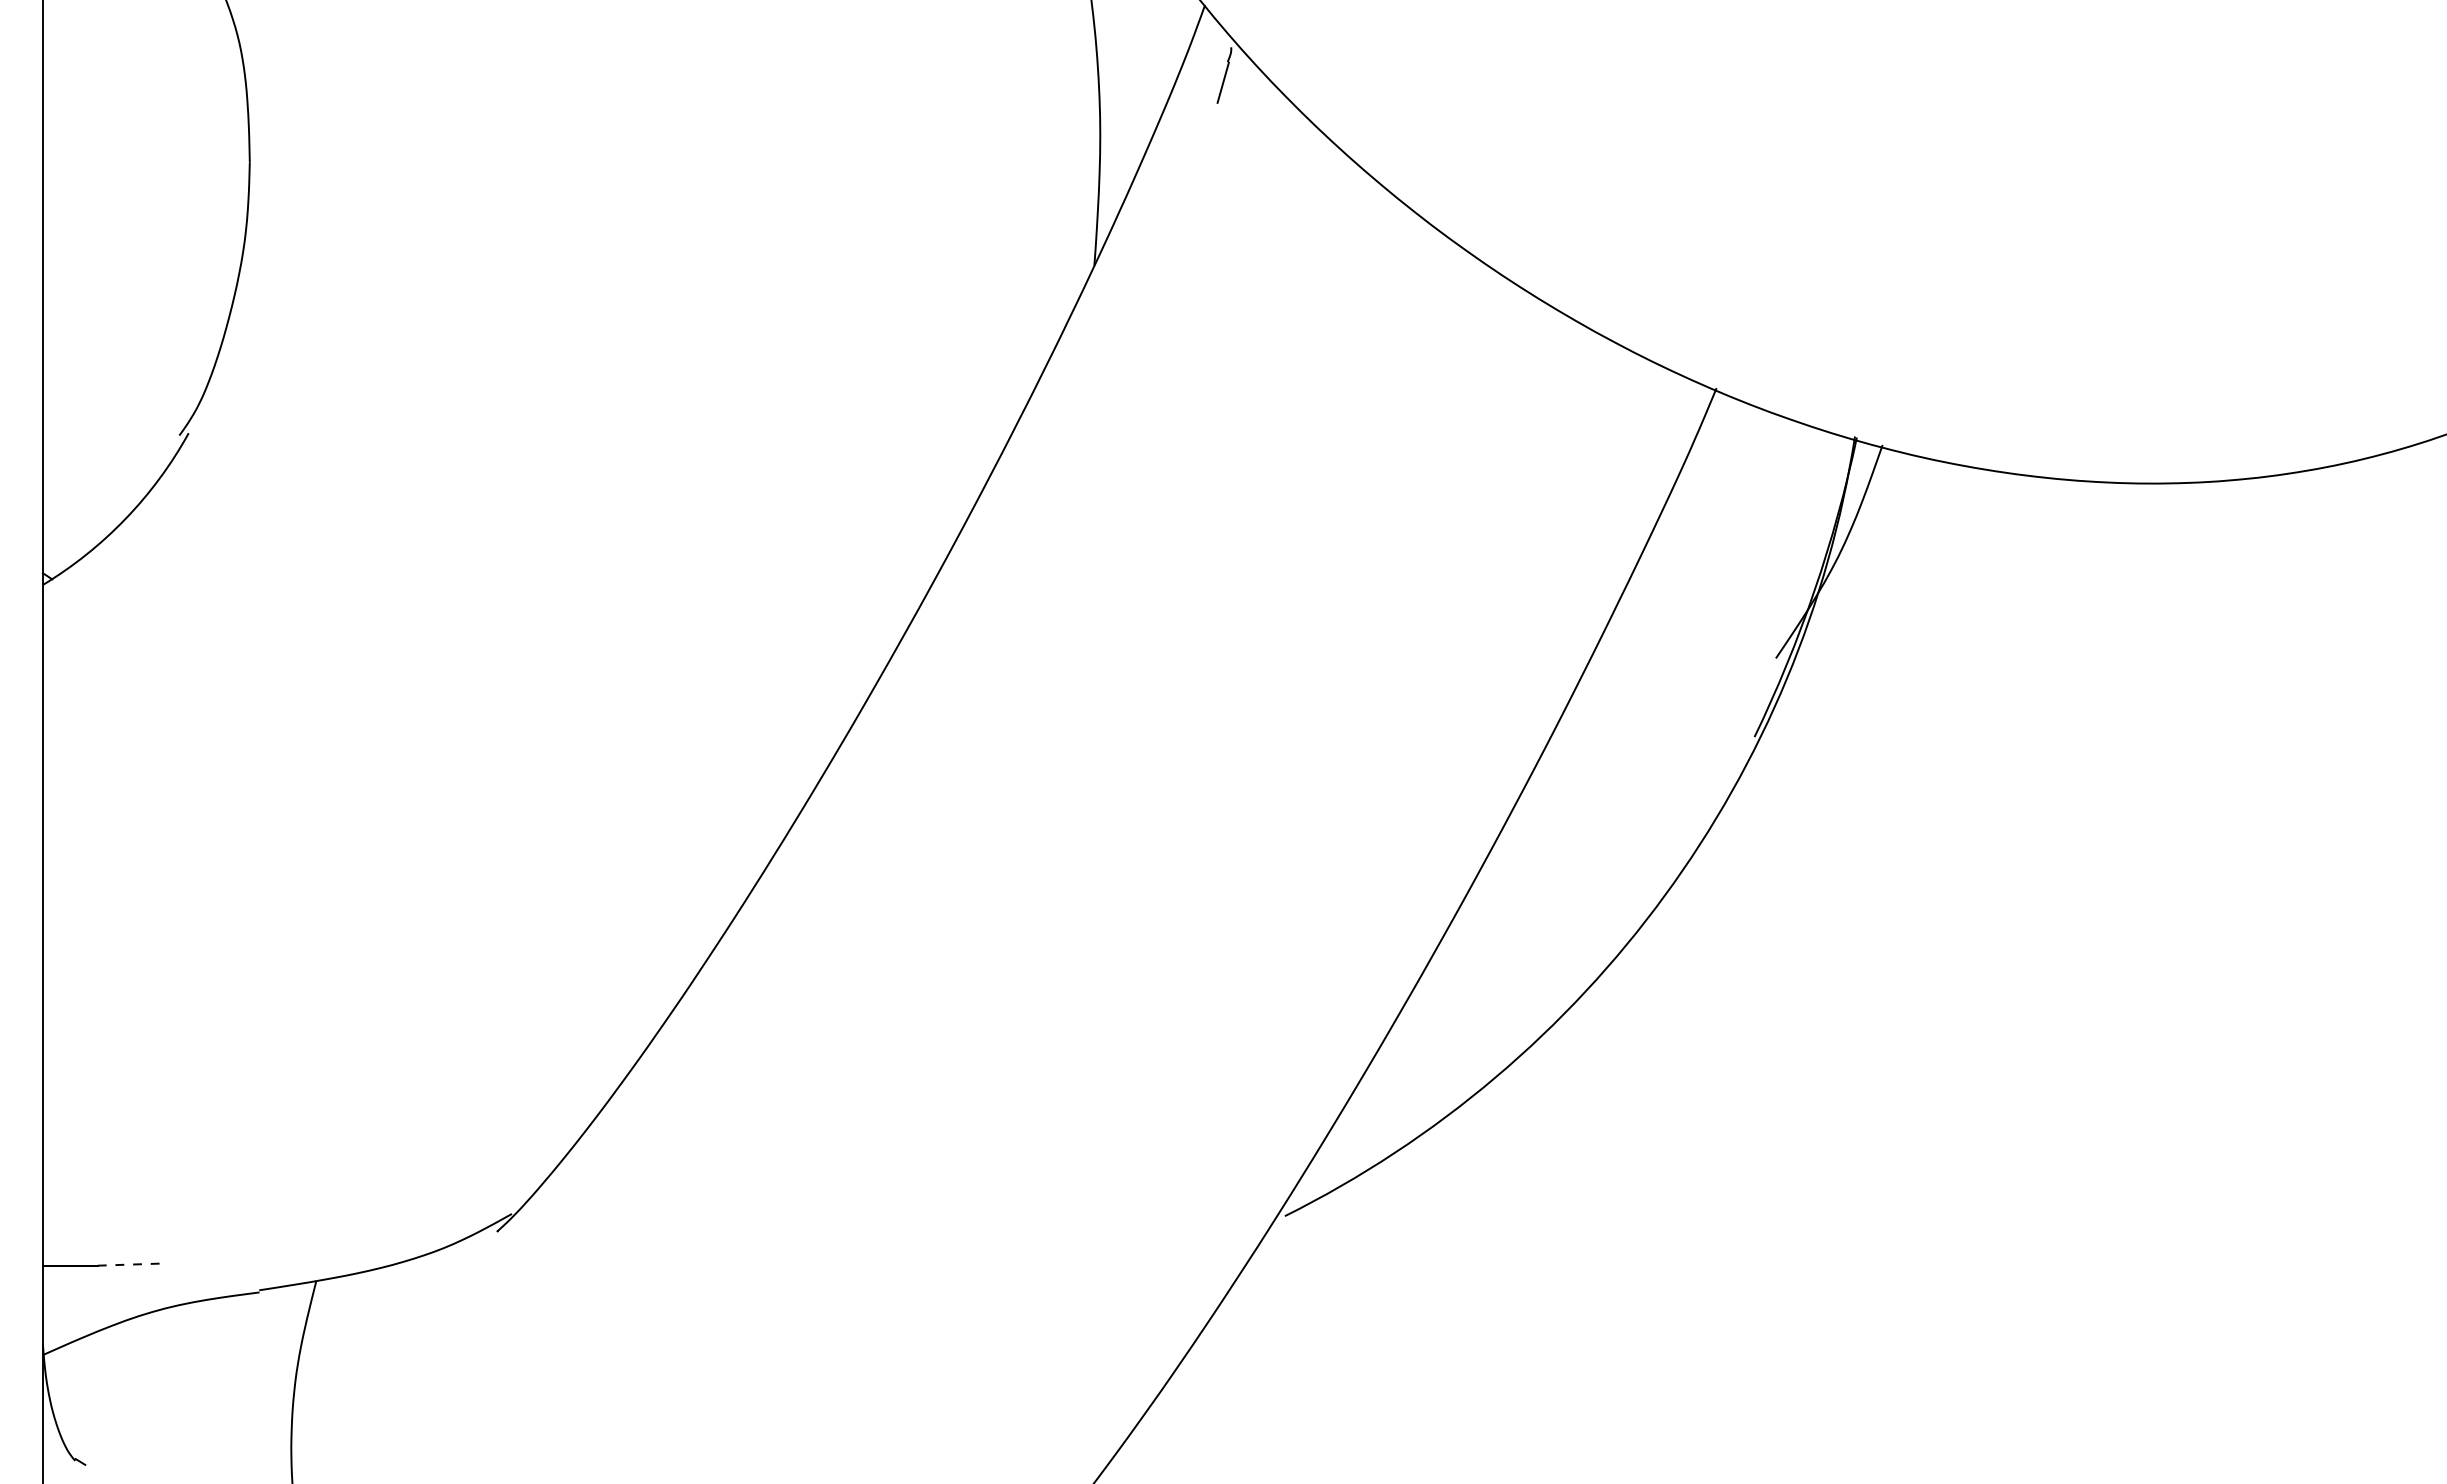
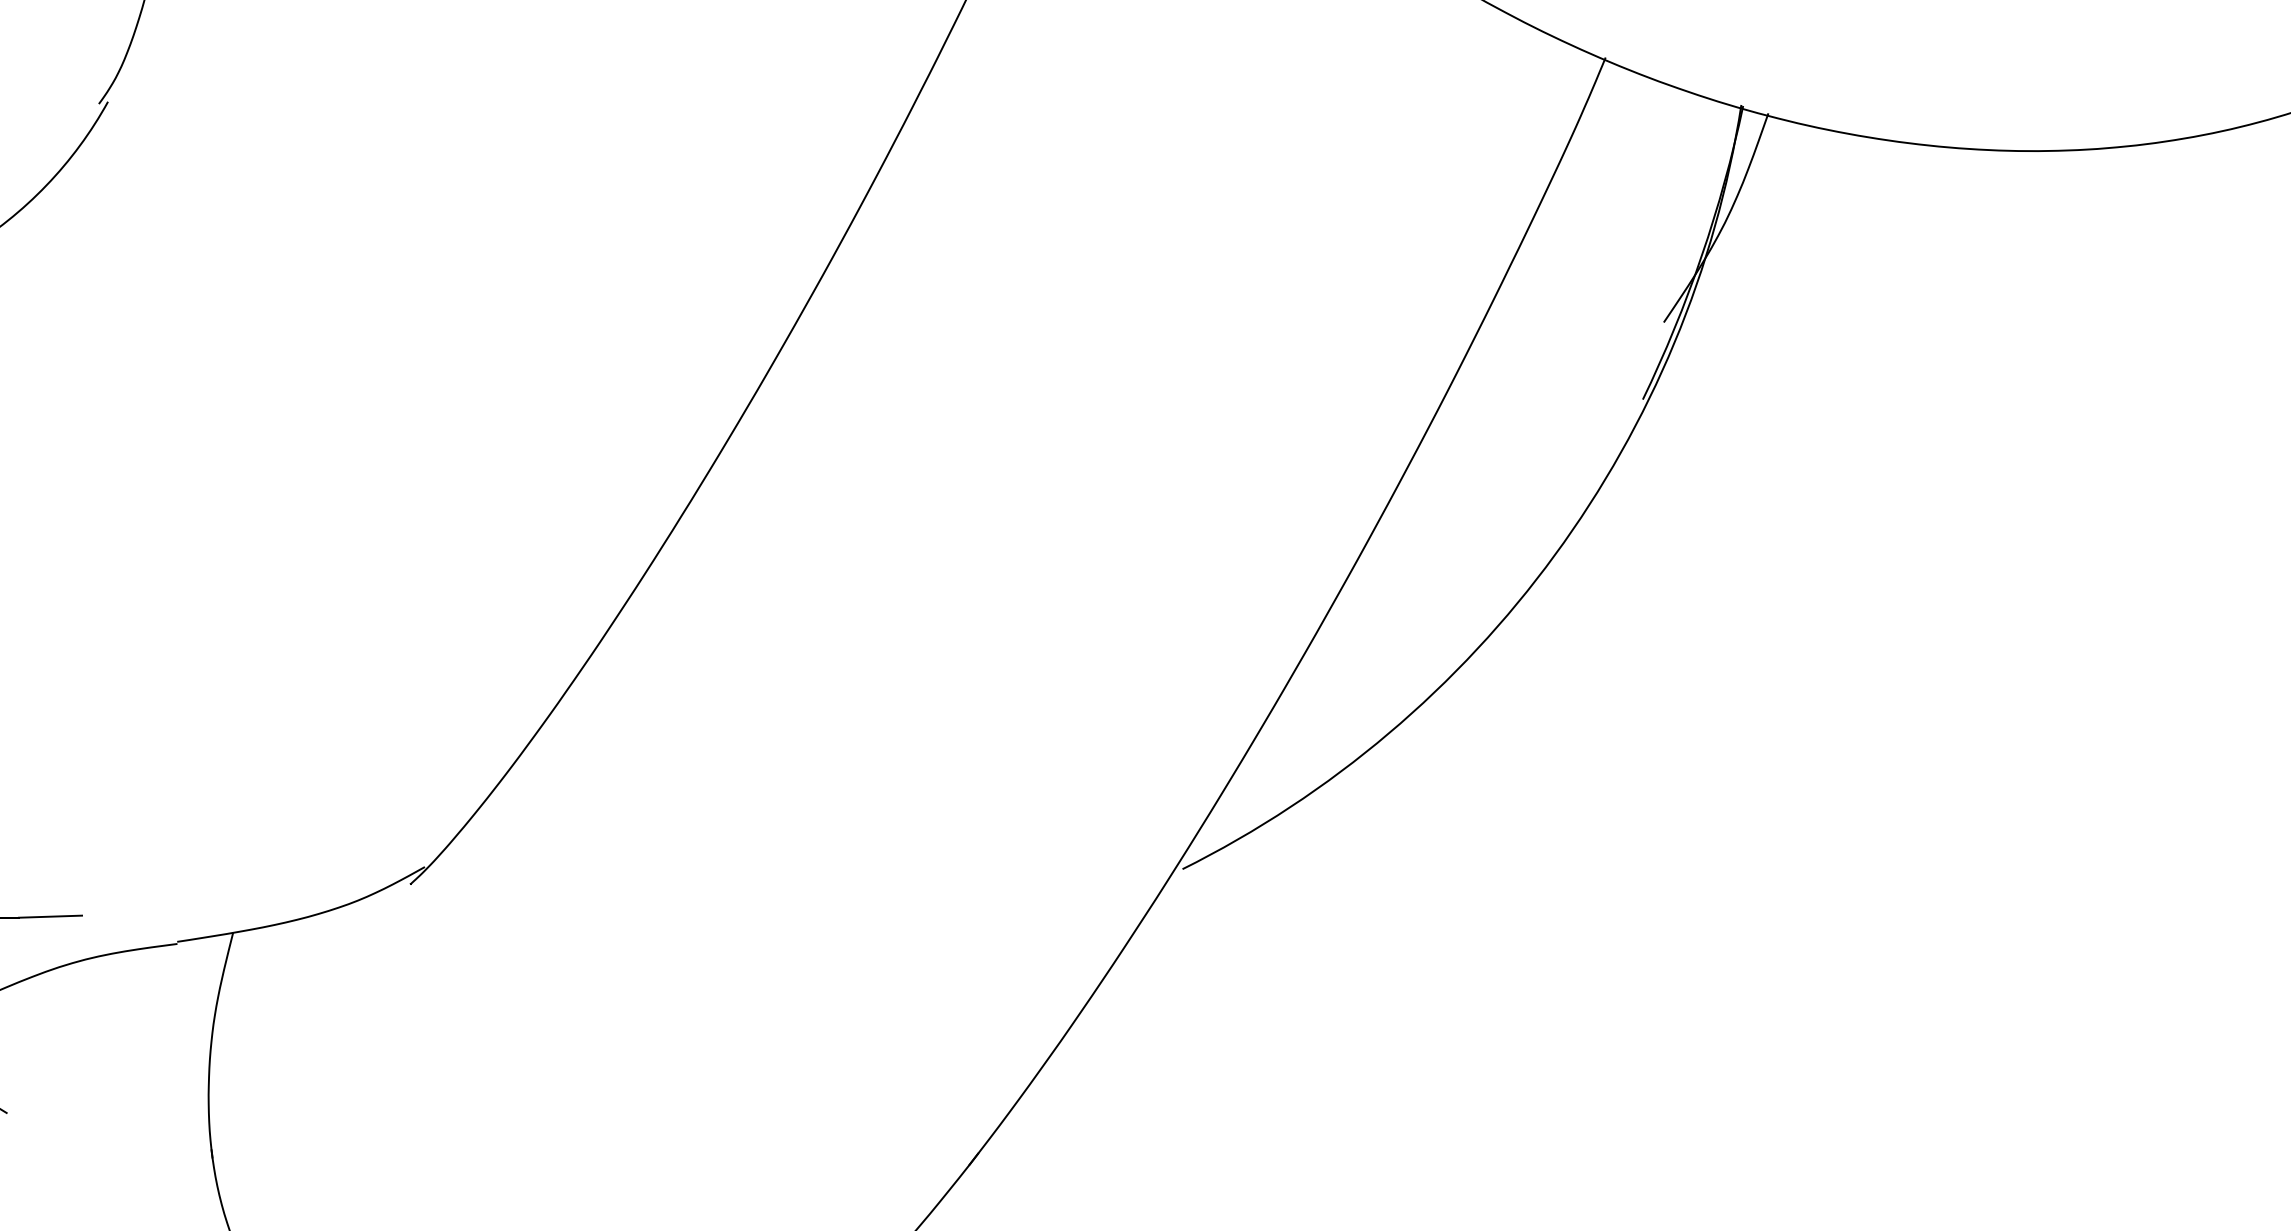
line: (130, 1264) -> (50, 916), dashed -> solid

